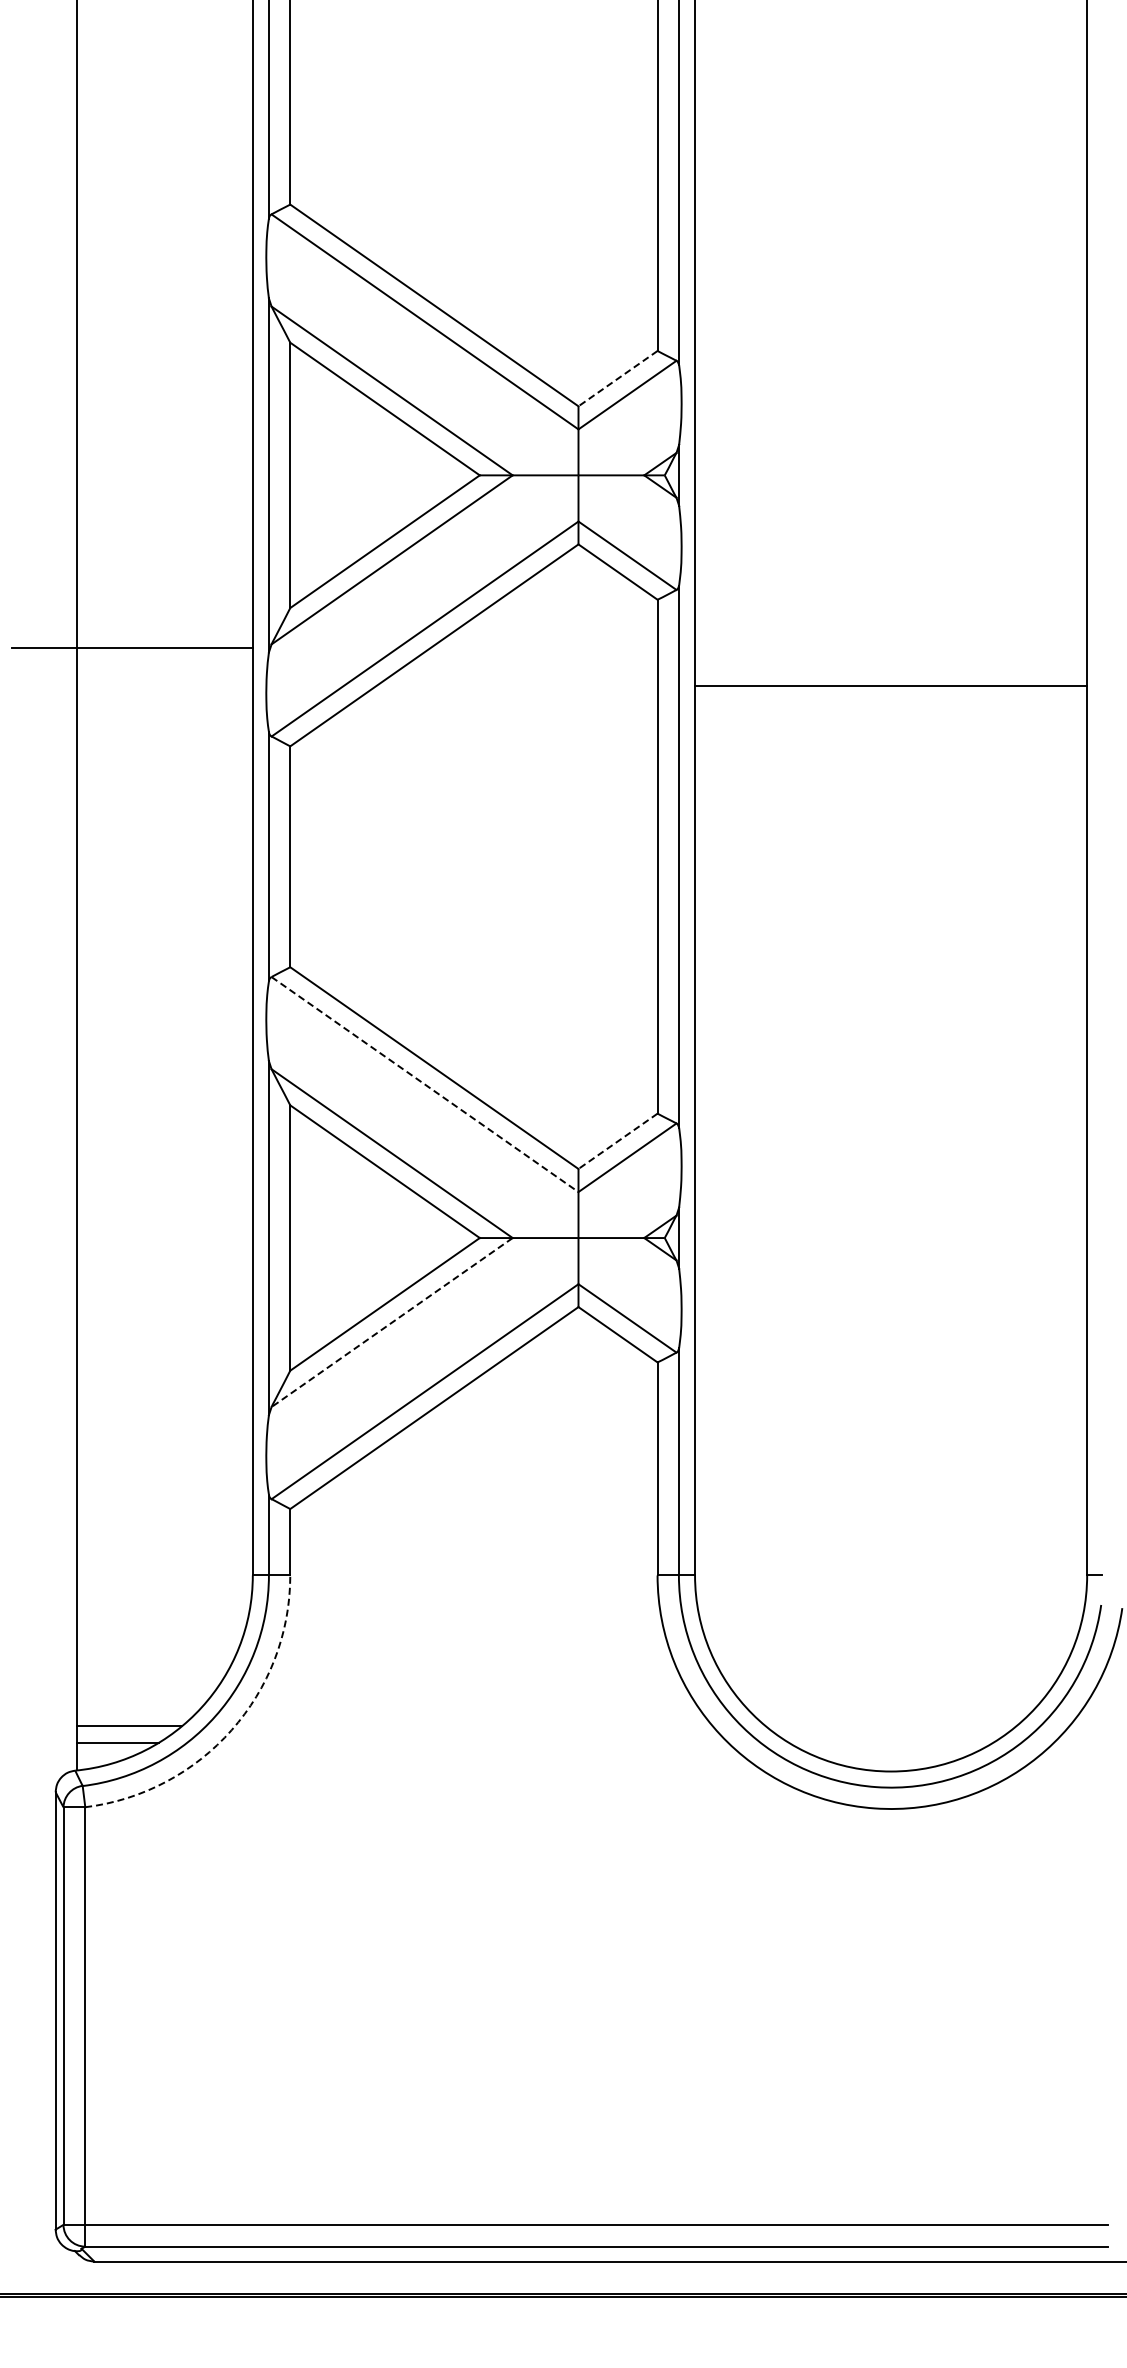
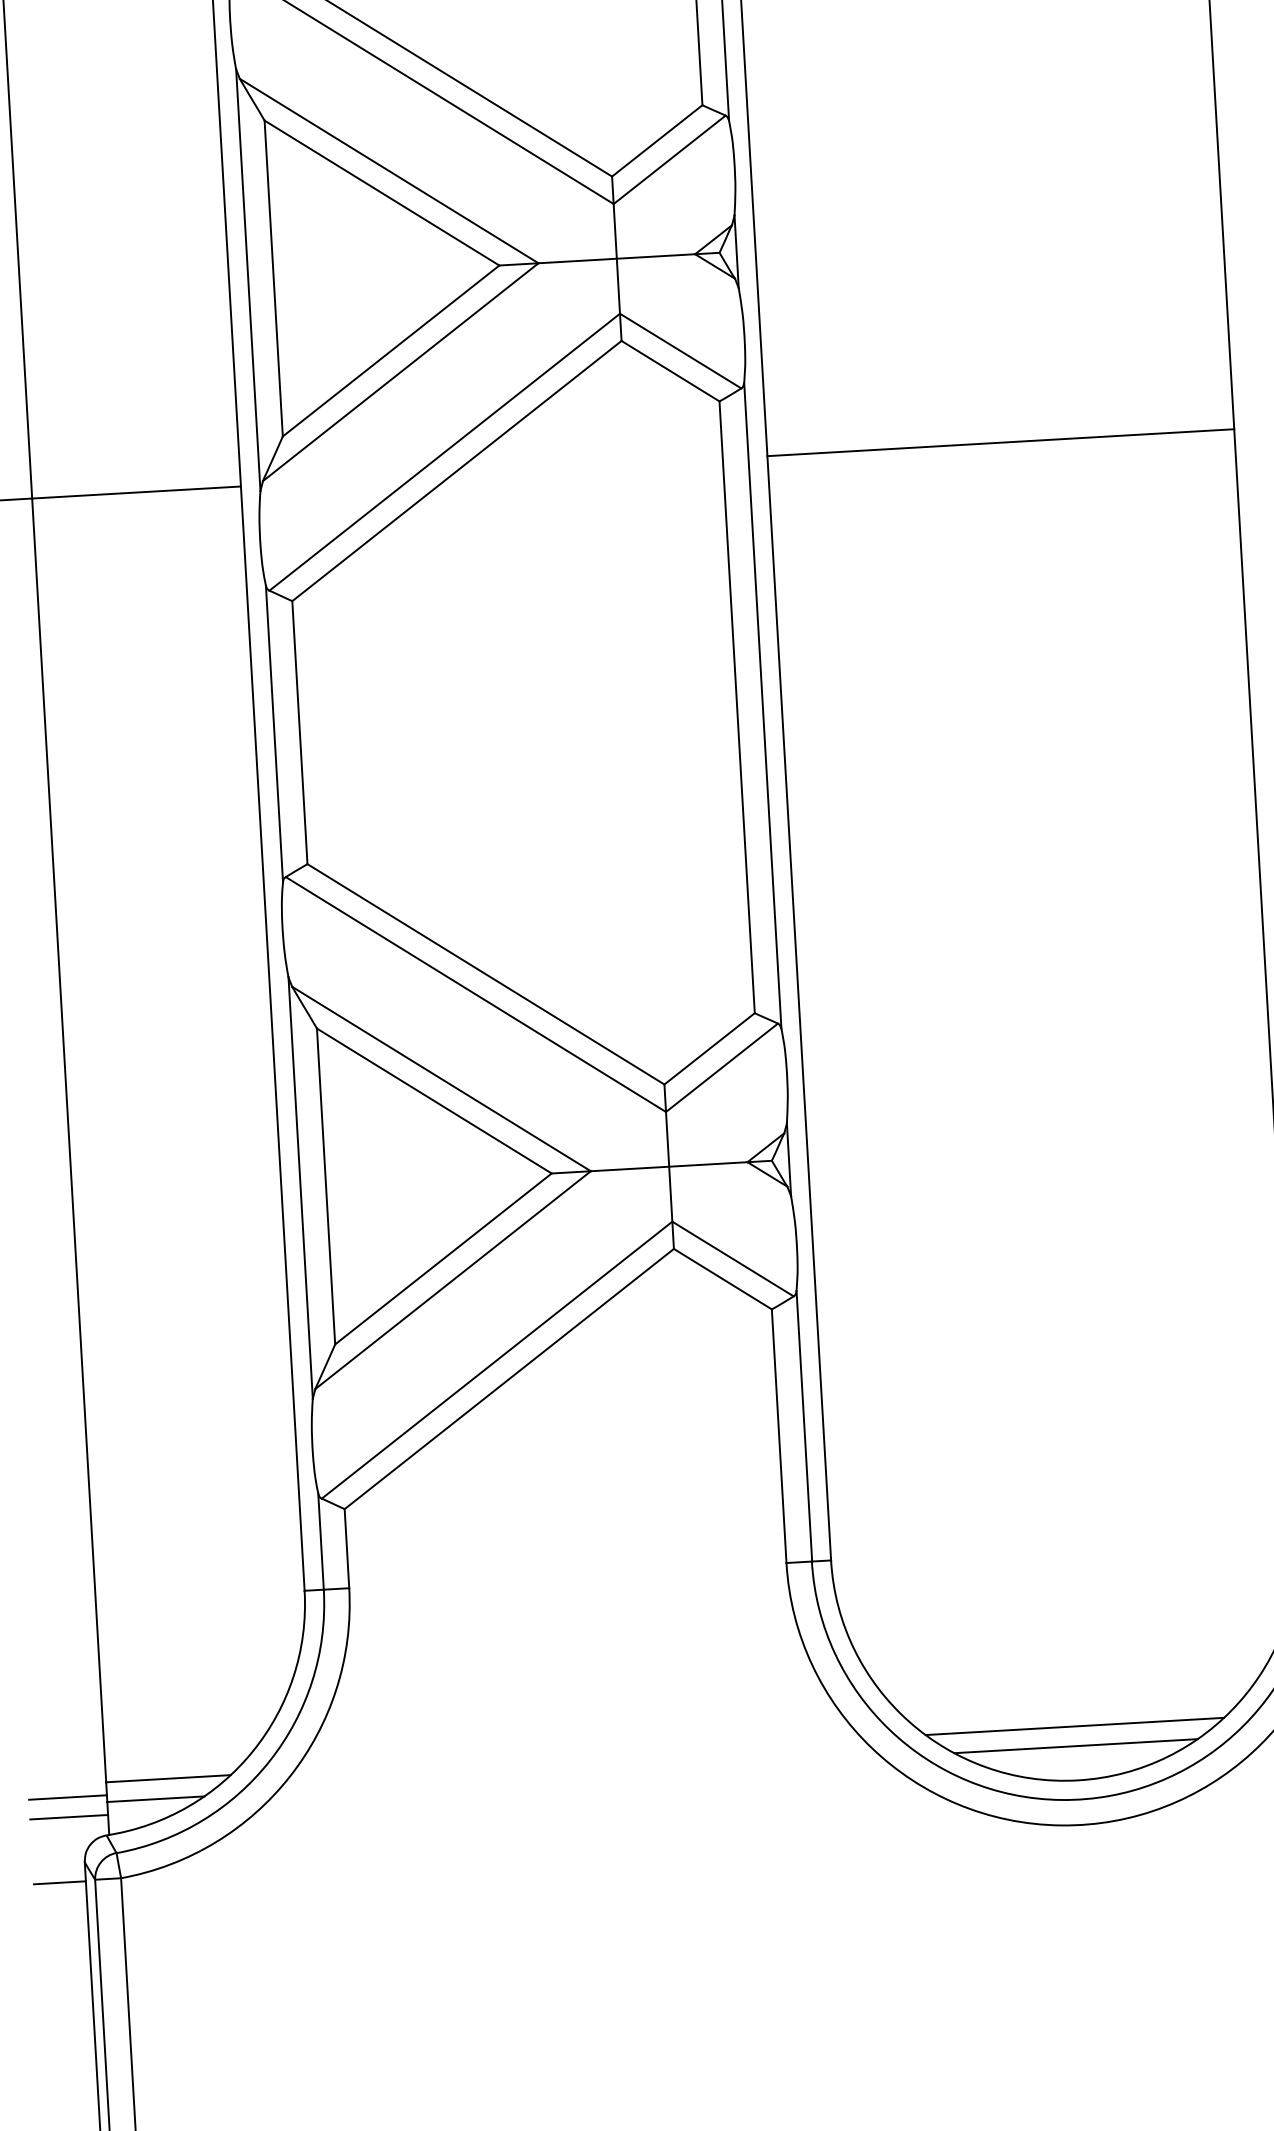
line: (617, 378) -> (656, 140), dashed -> solid
line: (891, 685) -> (1001, 442), moved
line: (425, 1084) -> (476, 994), dashed -> solid
line: (617, 1141) -> (708, 1049), dashed -> solid
line: (391, 1322) -> (452, 1280), dashed -> solid
line: (890, 1726) -> (1074, 1726), added
arc: (231, 1730) -> (289, 1776), dashed -> solid
line: (44, 1737) -> (67, 1798), added
line: (890, 1742) -> (1075, 1745), added
line: (44, 1753) -> (68, 1817), added
line: (33, 1808) -> (59, 1883), added

